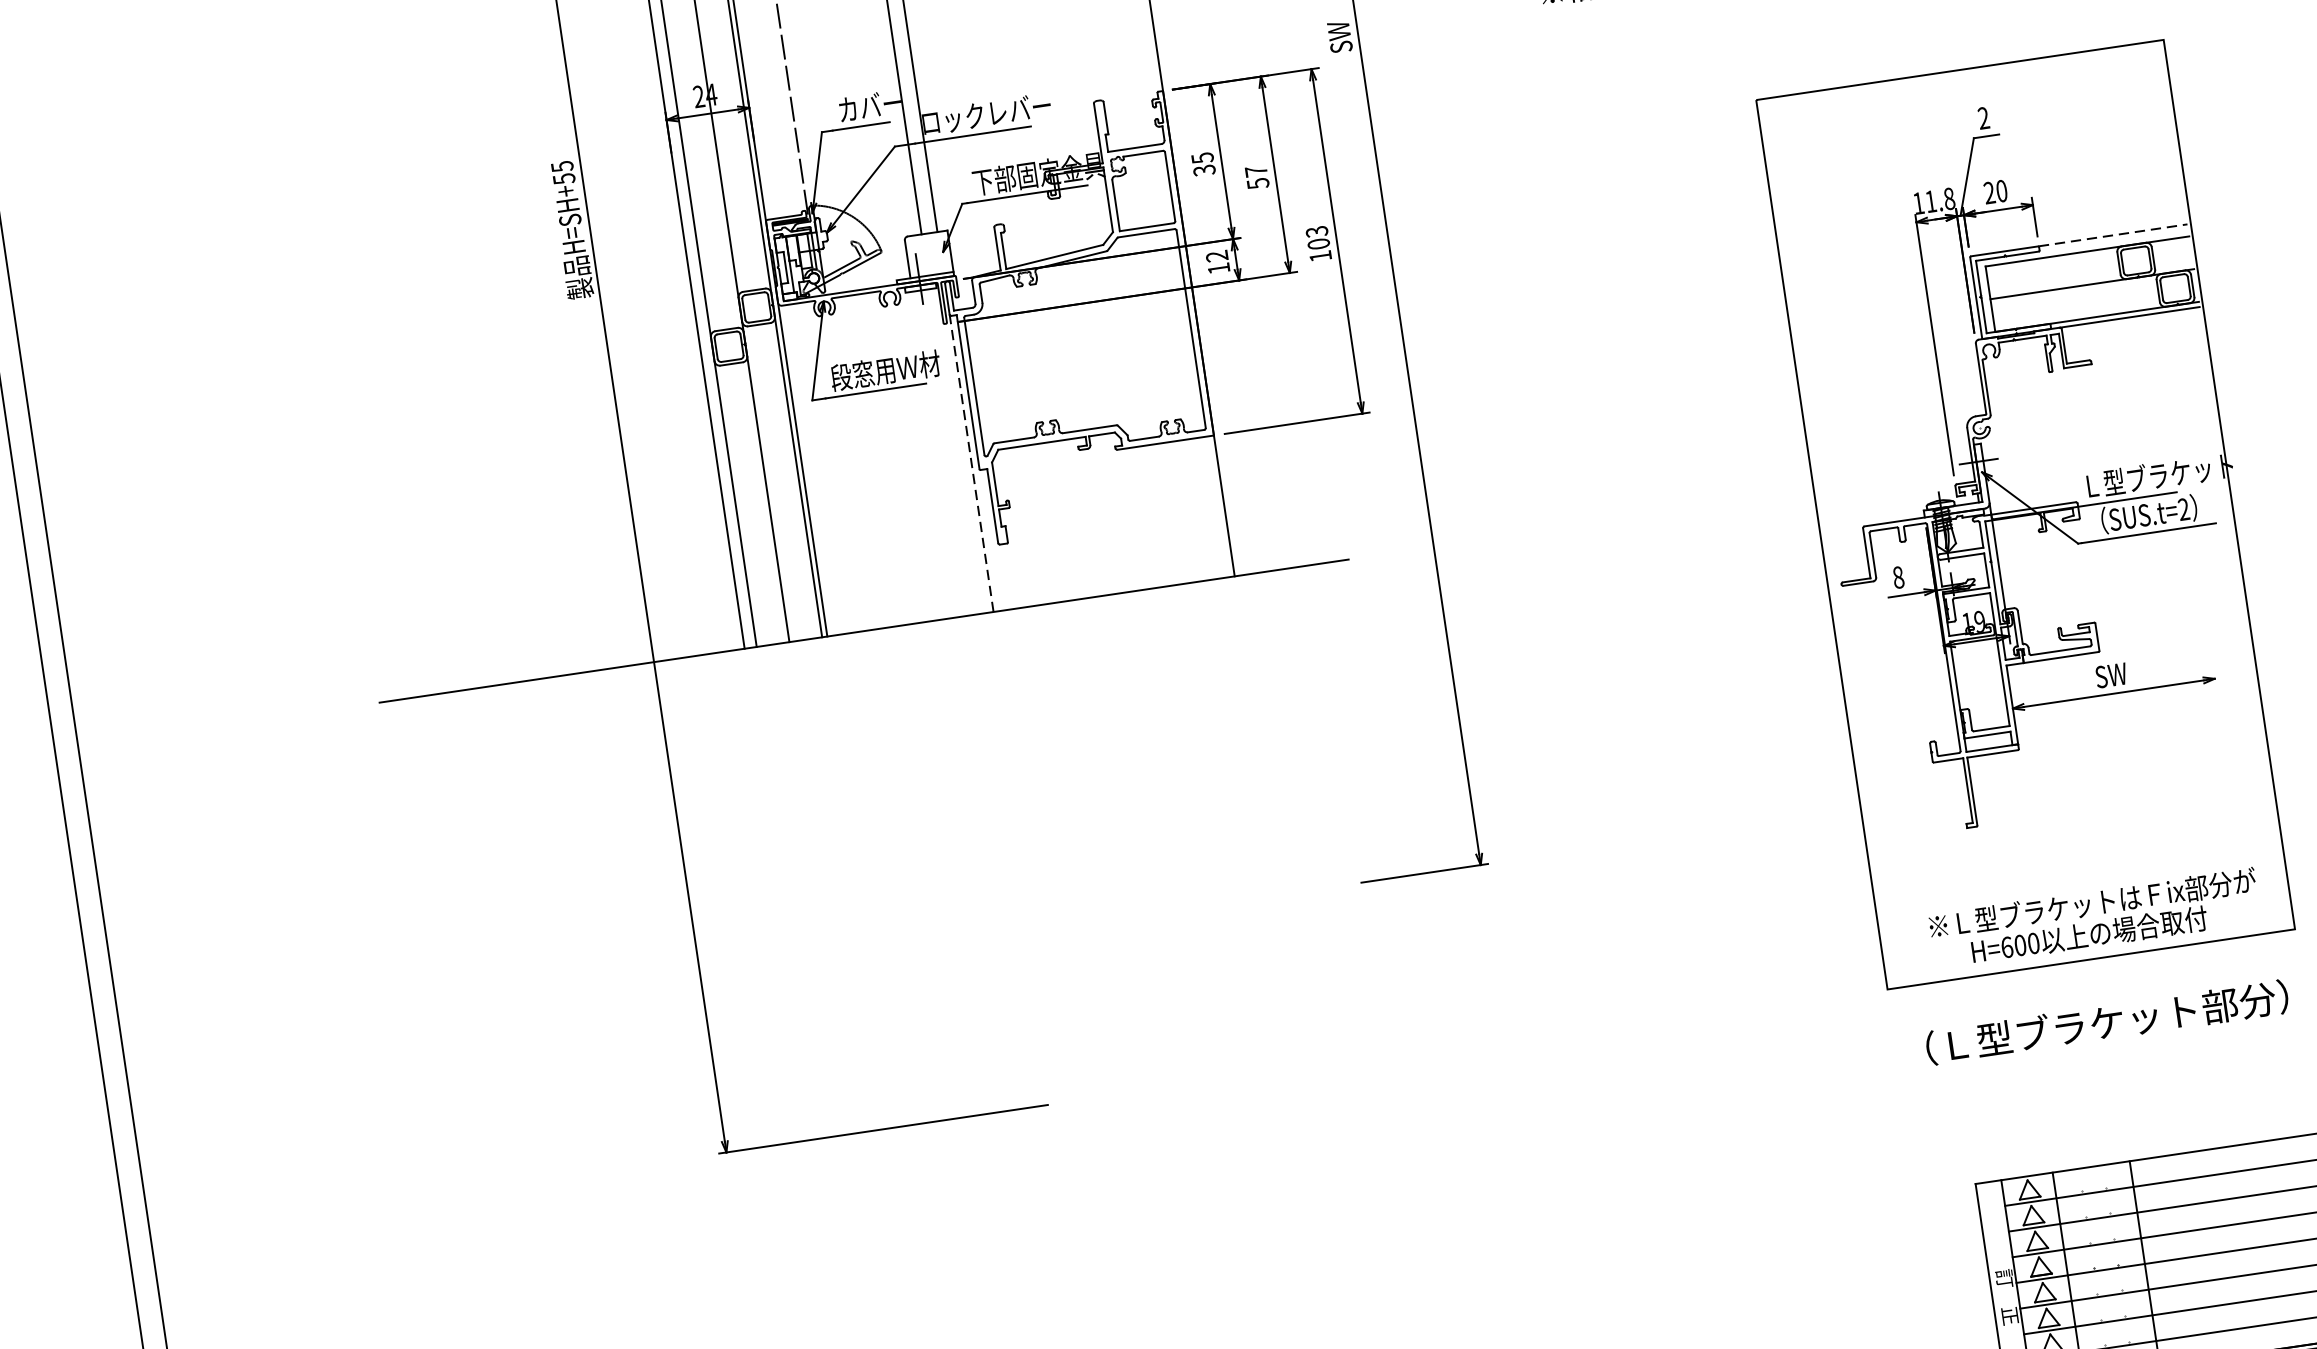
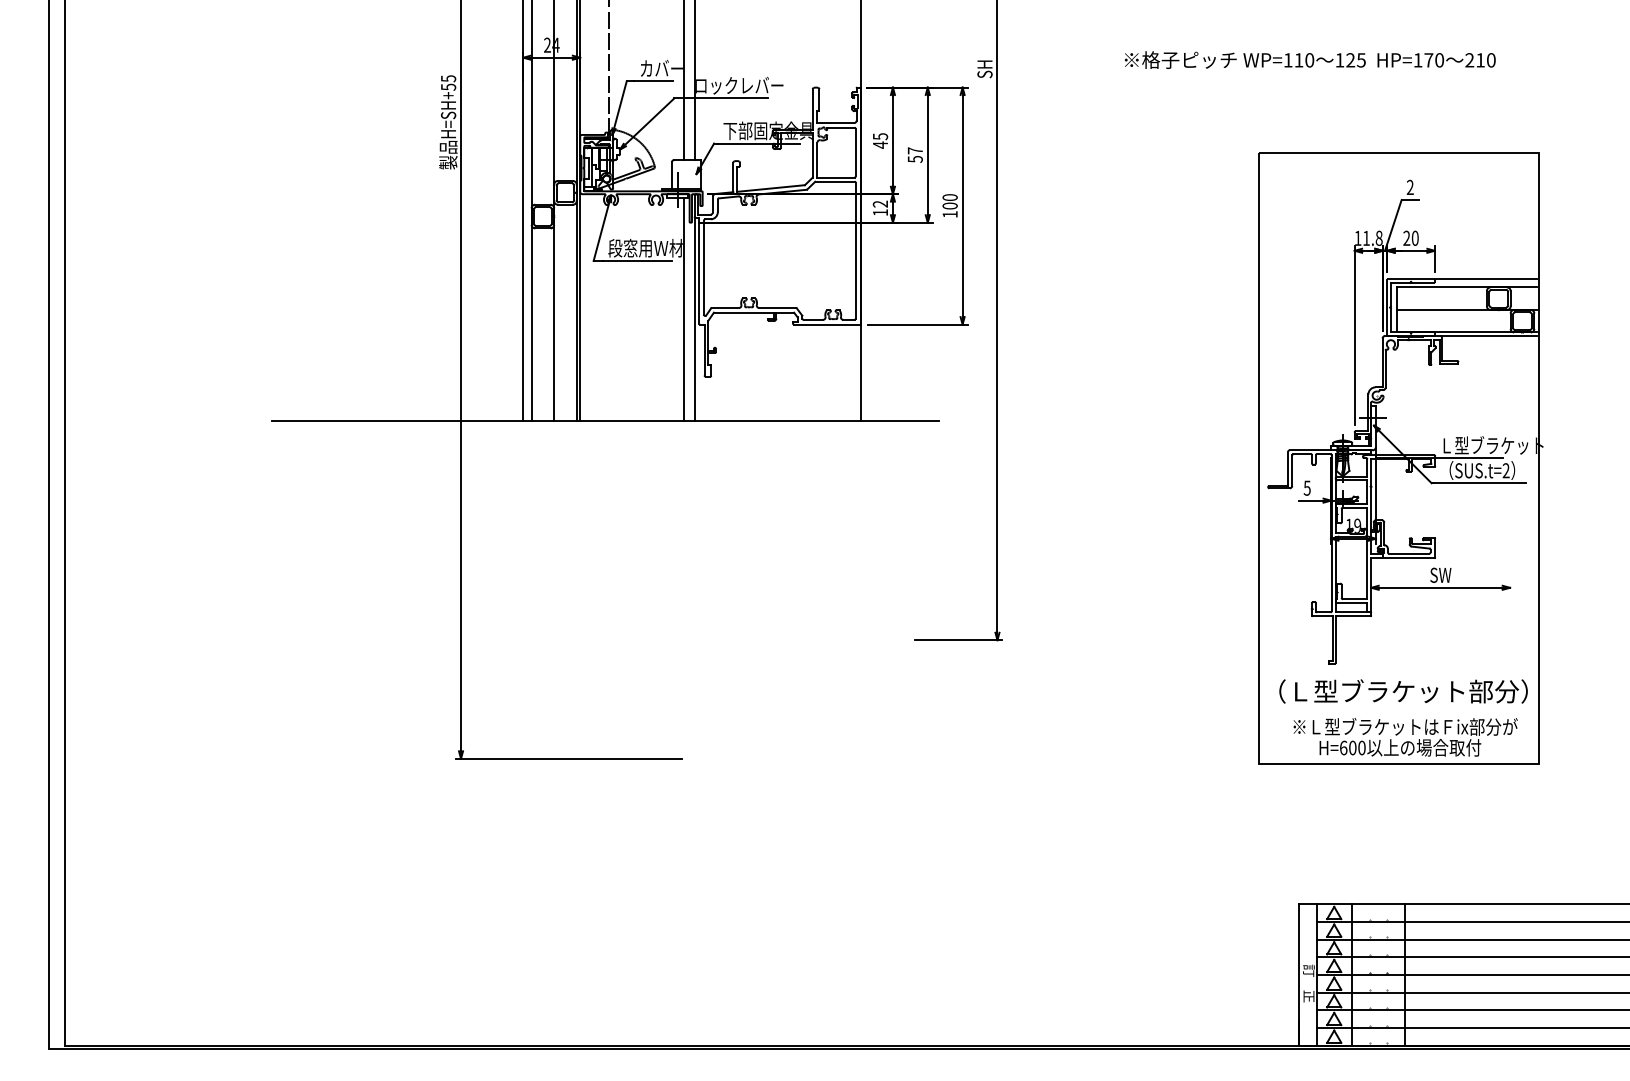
text: (1339, 36) -> (984, 68), SW -> SH
text: (1204, 169) -> (880, 144), 35 -> 45
text: (1316, 231) -> (949, 197), 103 -> 100
line: (2114, 235) -> (1486, 279), dashed -> solid
line: (953, 451) -> (683, 309), added
line: (971, 462) -> (694, 318), dashed -> solid
text: (1897, 576) -> (1306, 487), 8 -> 5
text: (2107, 1022) -> (1403, 691), moved

